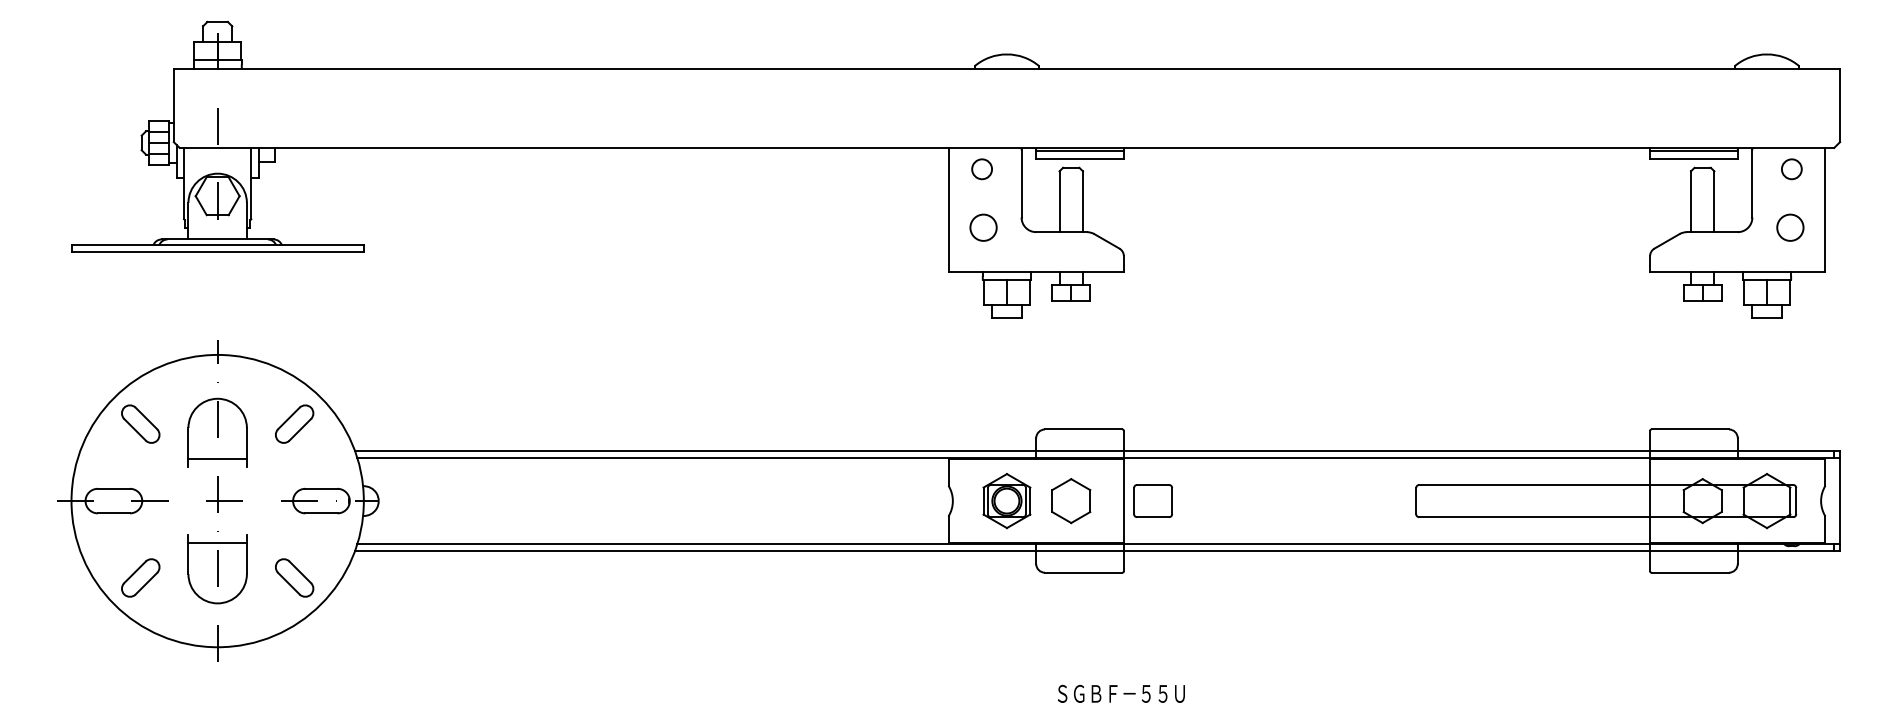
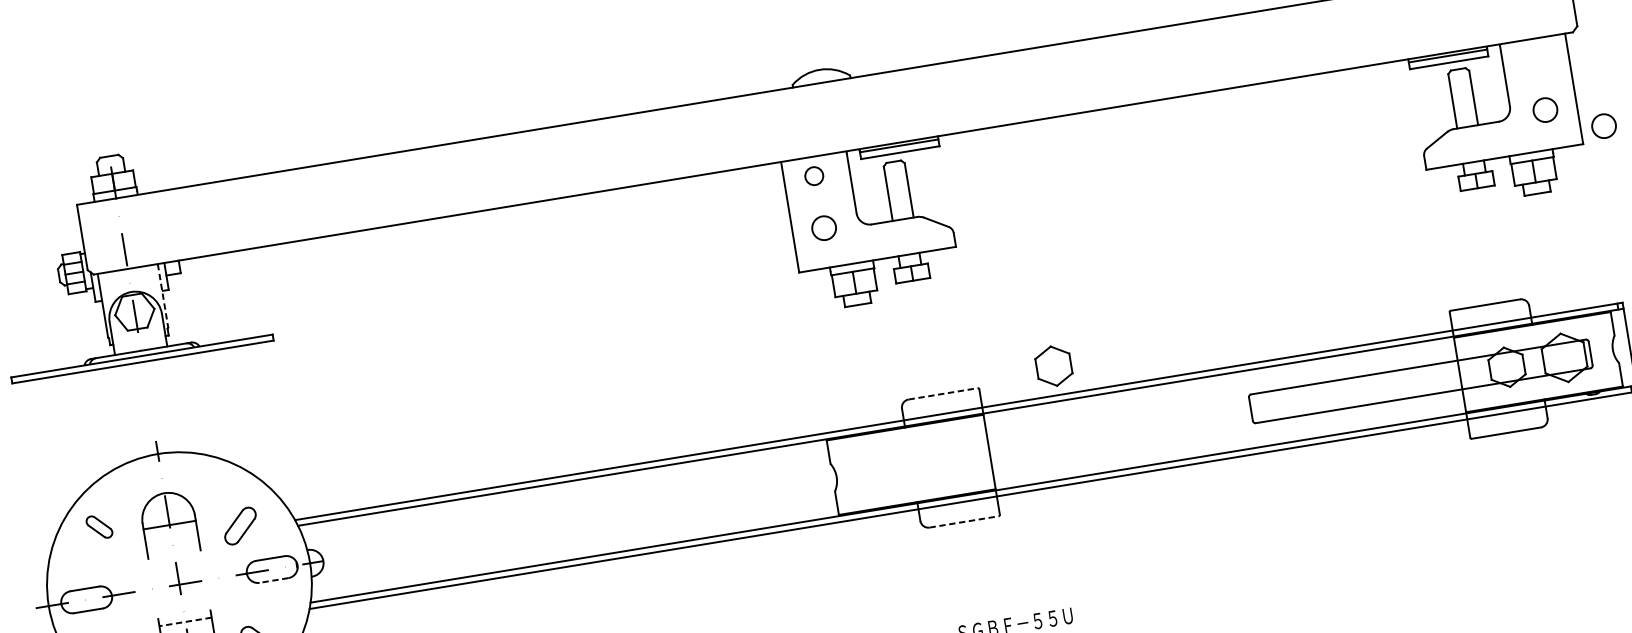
circle: (1791, 169) -> (1537, 57), removed
line: (251, 183) -> (163, 295), solid -> dashed
circle: (1851, 255) -> (1604, 125), added
part: (140, 423) -> (99, 526), size x0.7
part: (294, 423) -> (240, 525), moved
line: (1083, 429) -> (943, 393), solid -> dashed
line: (217, 459) -> (169, 525), moved
part: (1152, 500) -> (1015, 447), removed
part: (1006, 501) -> (884, 469), removed
part: (1071, 501) -> (1054, 366), moved
line: (320, 513) -> (273, 580), solid -> dashed
line: (217, 542) -> (185, 621), solid -> dashed
line: (1083, 572) -> (963, 521), solid -> dashed

